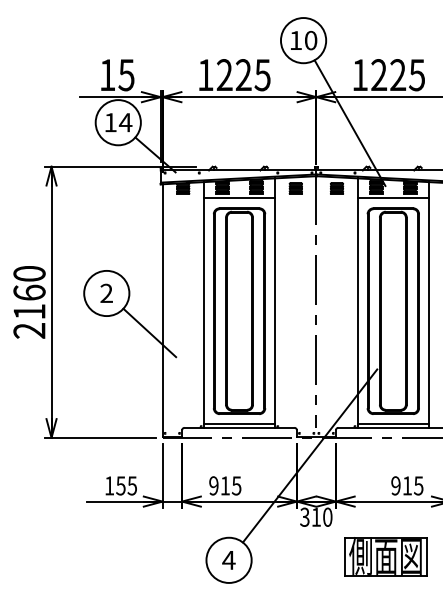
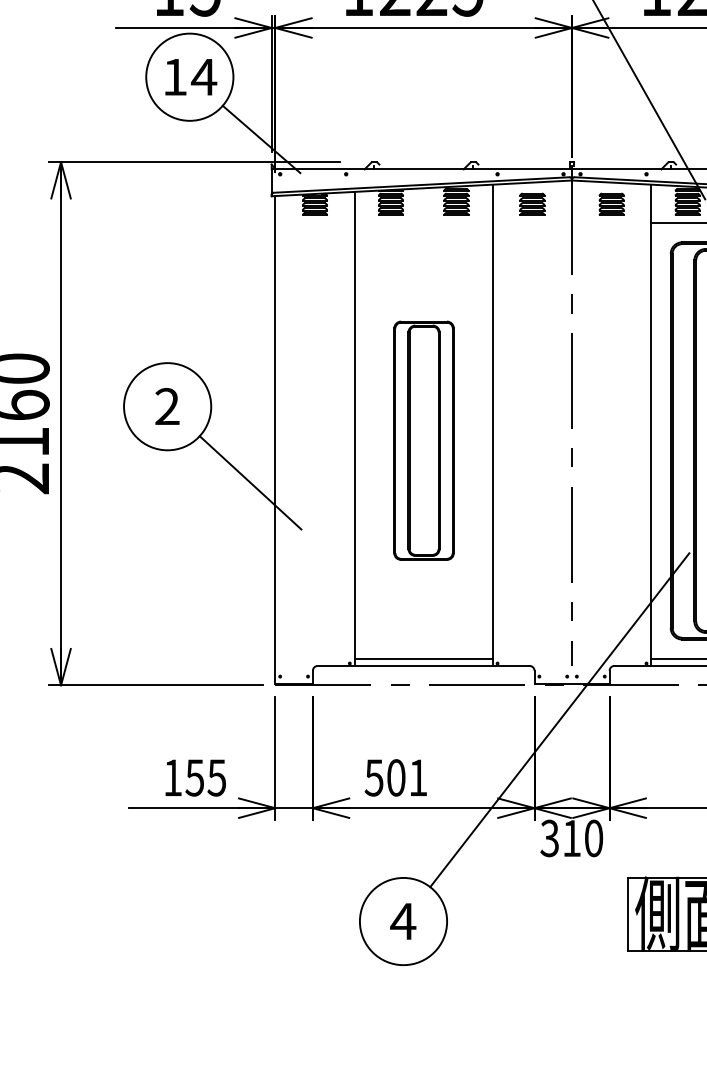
line: (239, 198) -> (423, 223), removed
part: (239, 310) -> (423, 439), size x0.6
text: (225, 485) -> (396, 777), 915 -> 501

